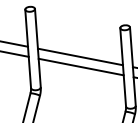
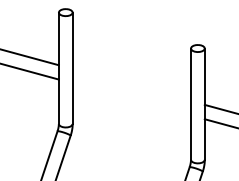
line: (80, 57) -> (131, 85), removed
line: (80, 67) -> (131, 99), removed

